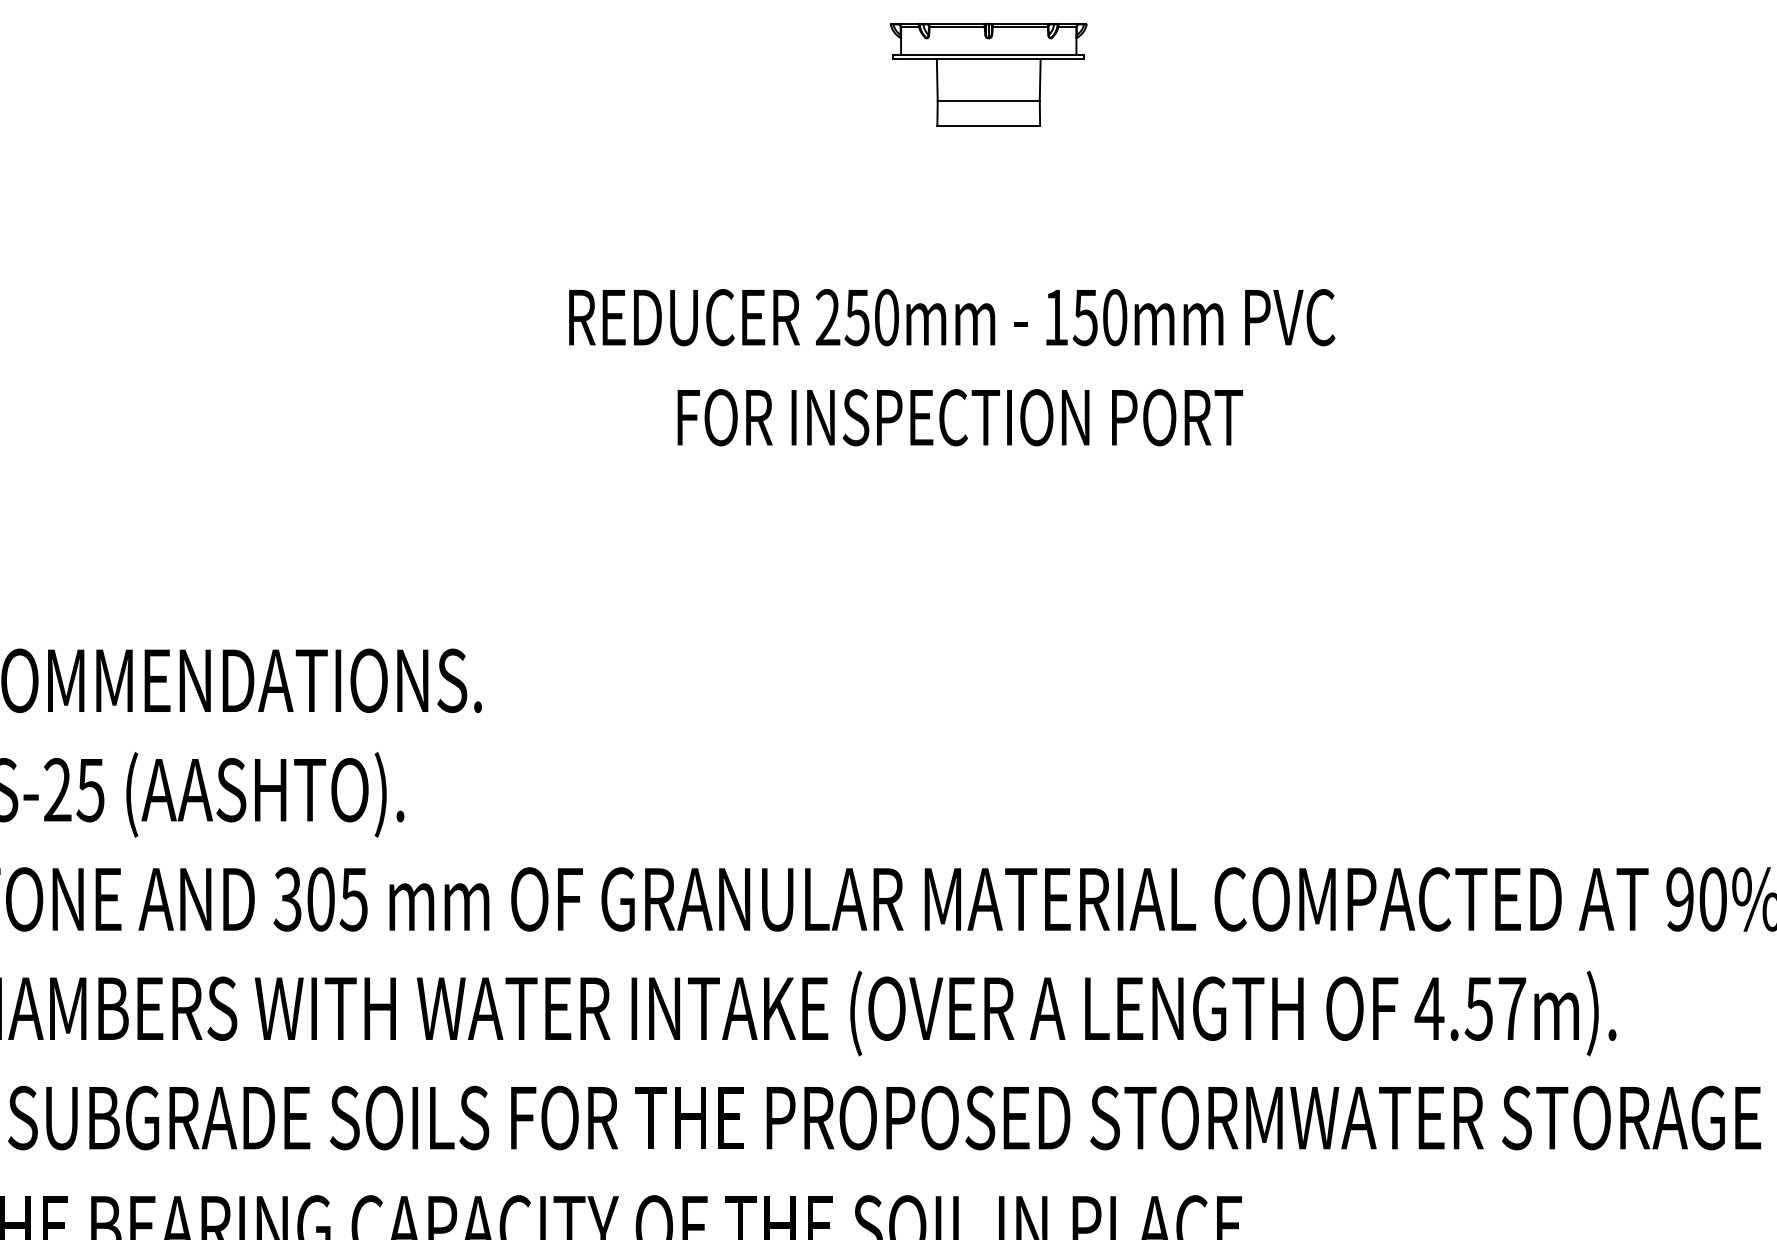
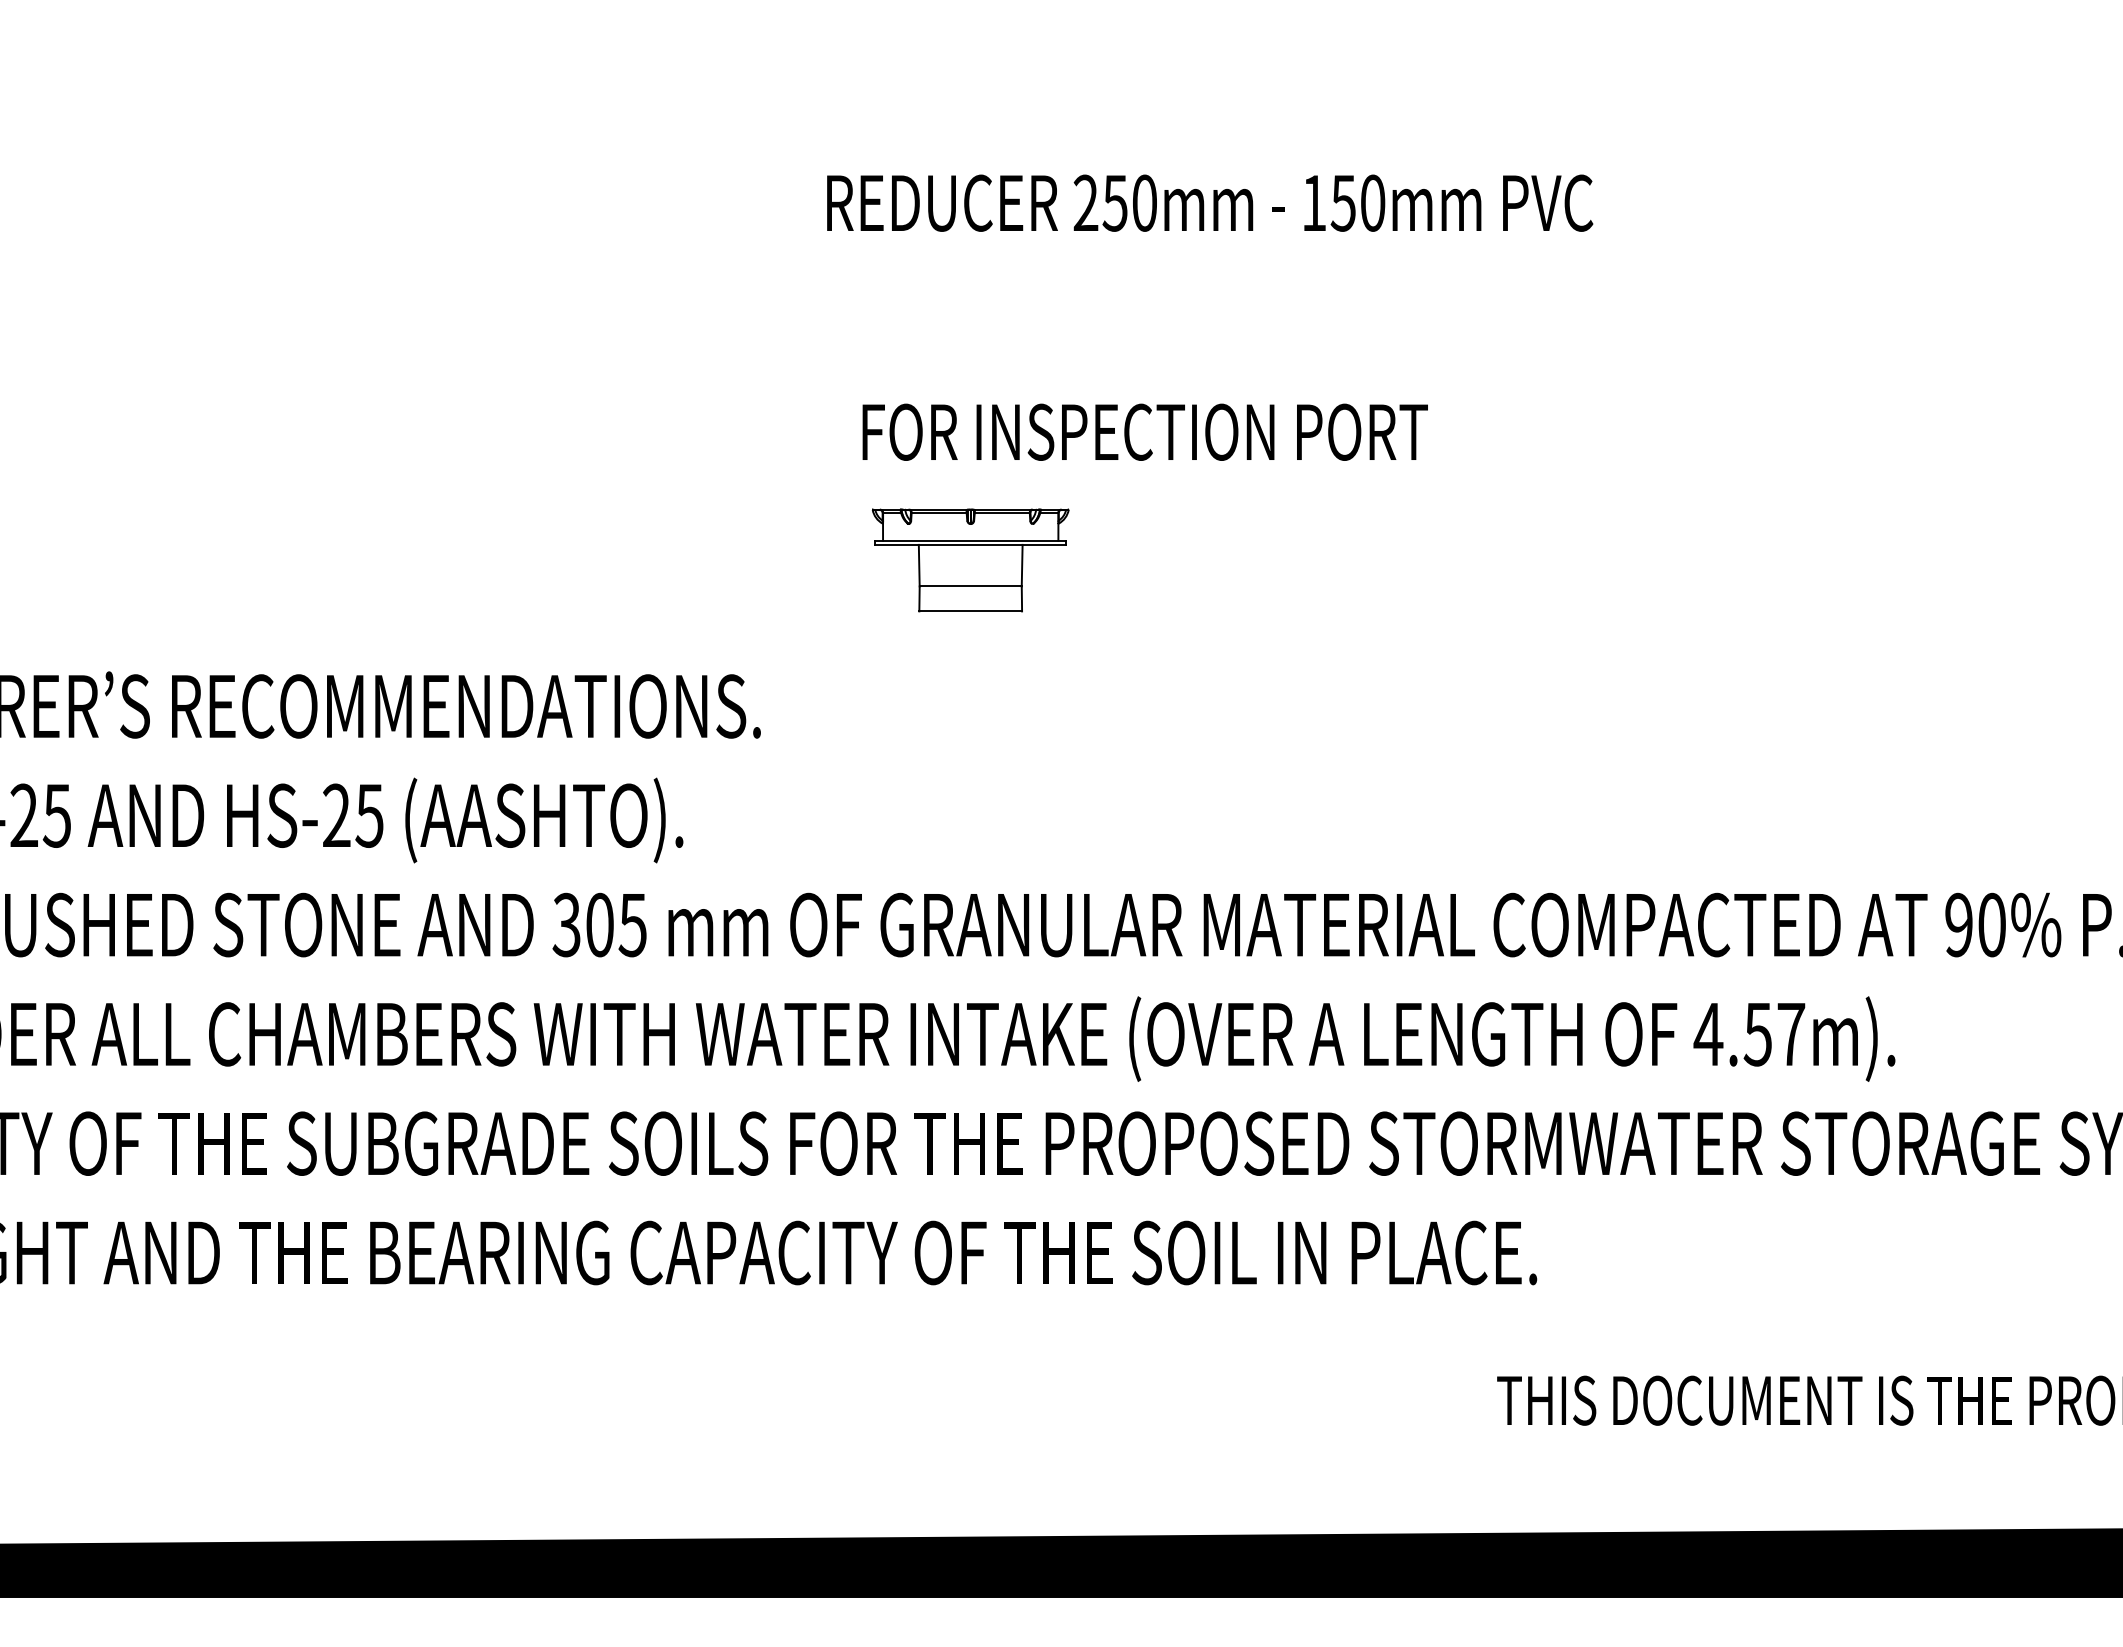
part: (988, 74) -> (970, 560), moved
text: (952, 316) -> (1210, 202), moved
text: (959, 416) -> (1144, 431), moved

